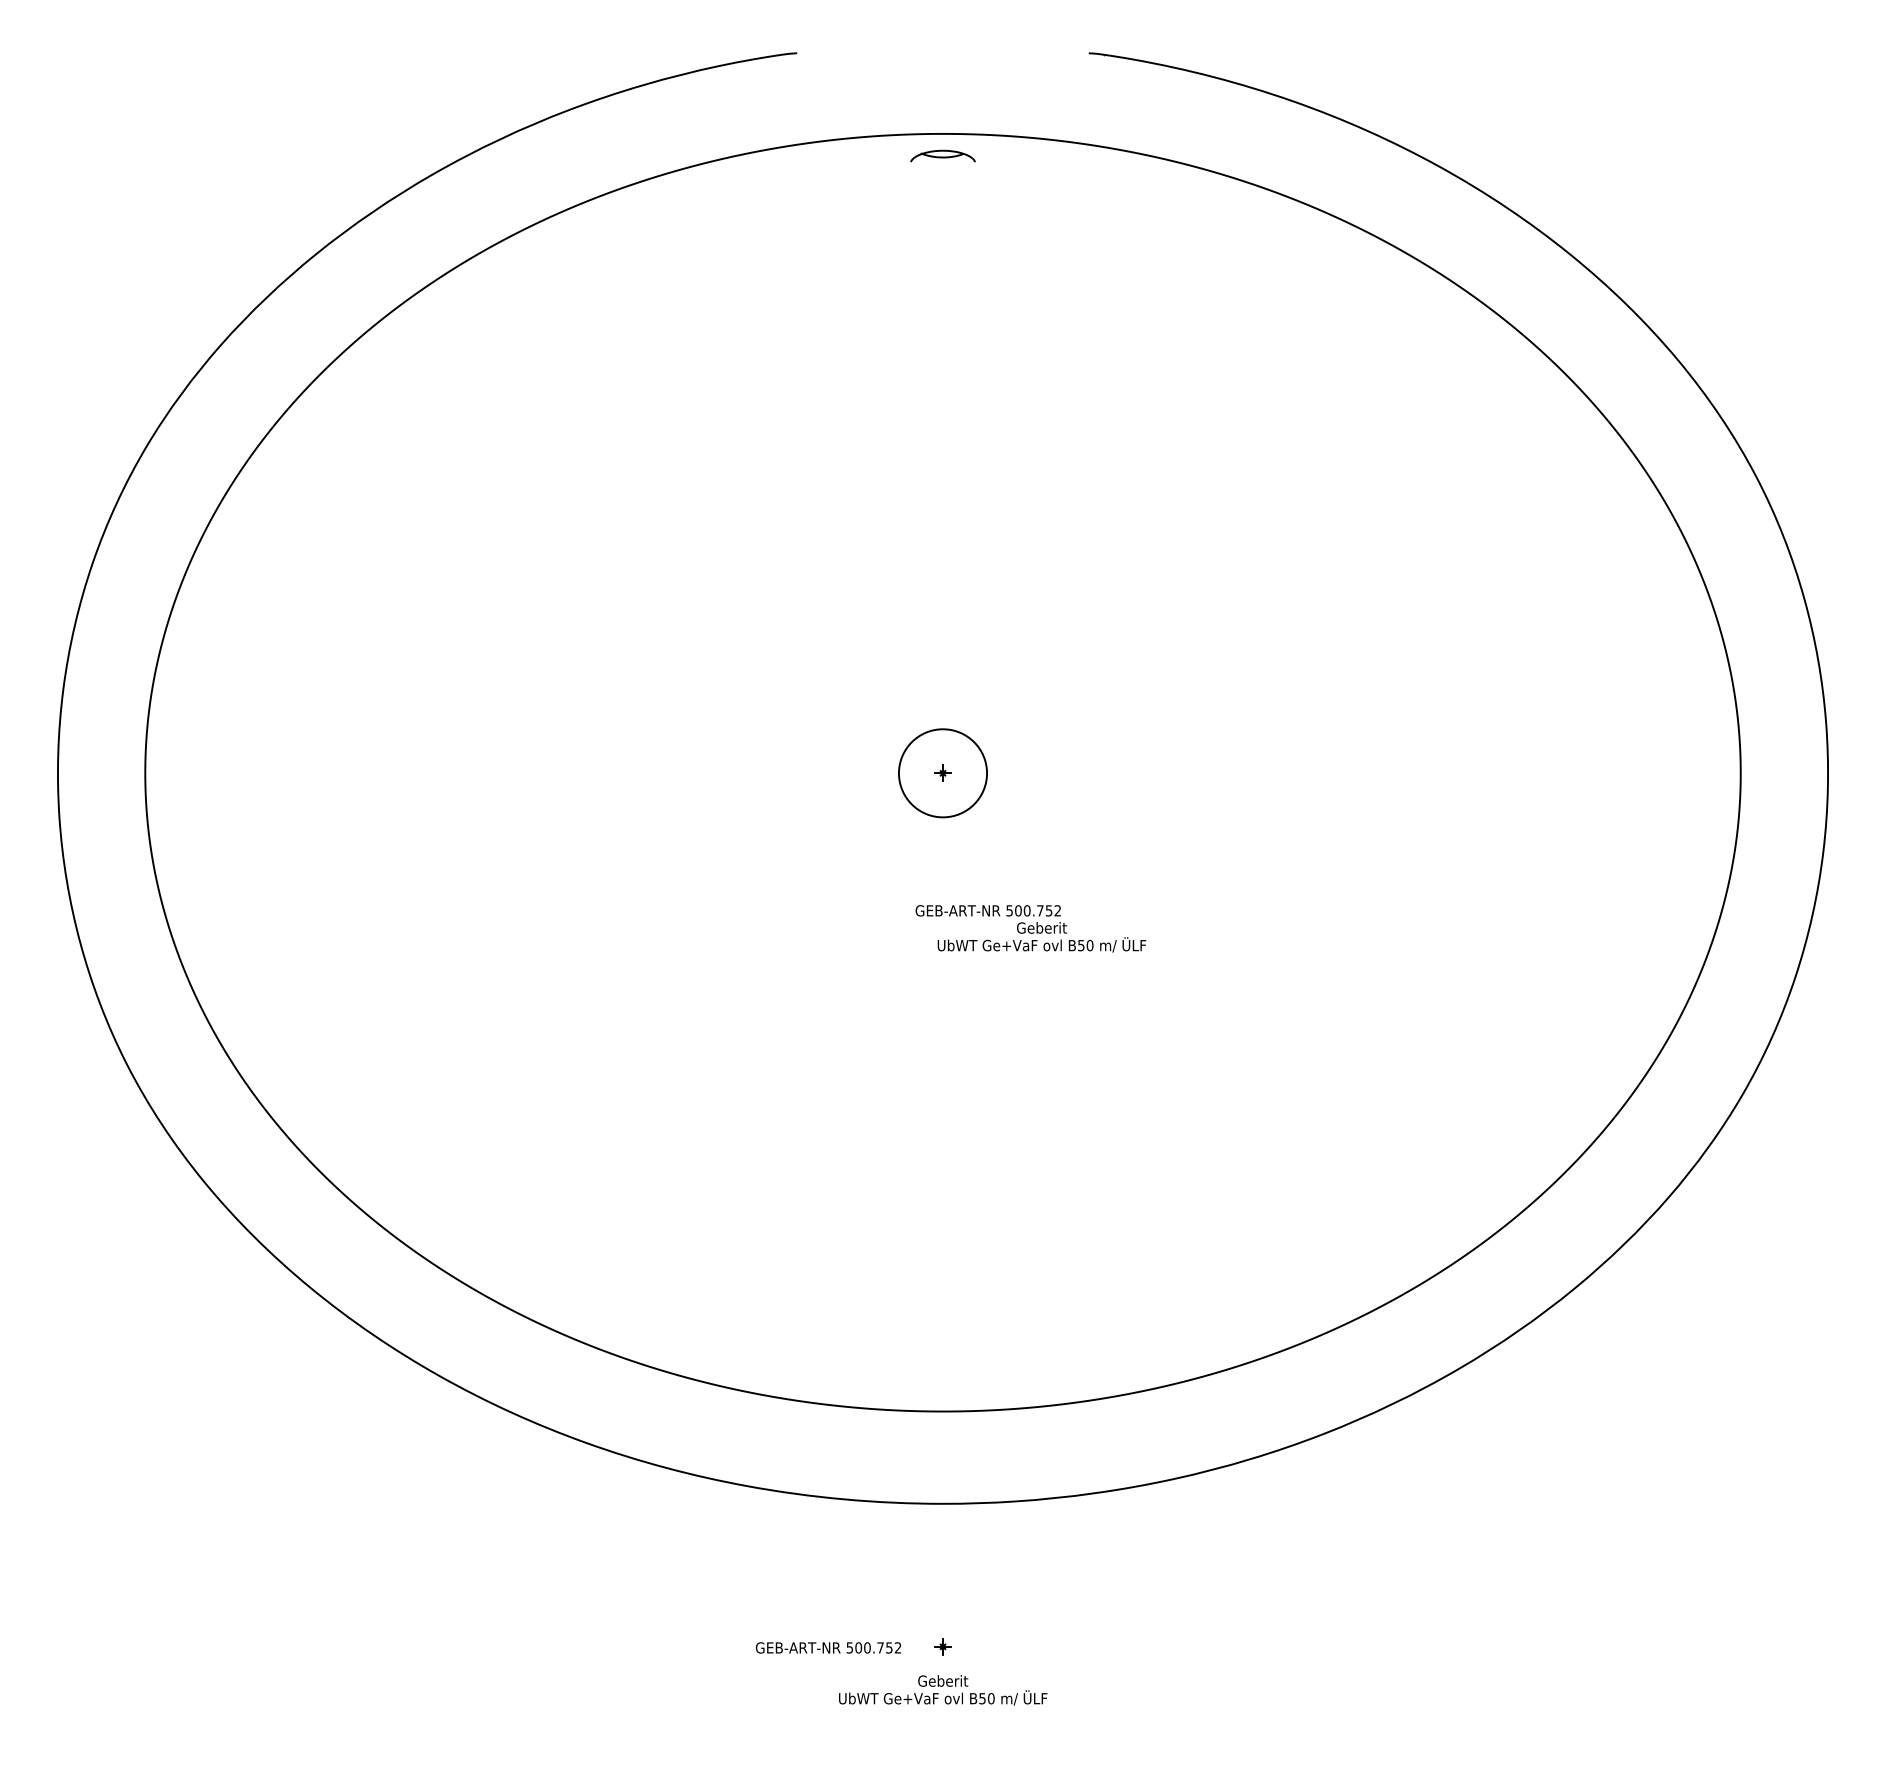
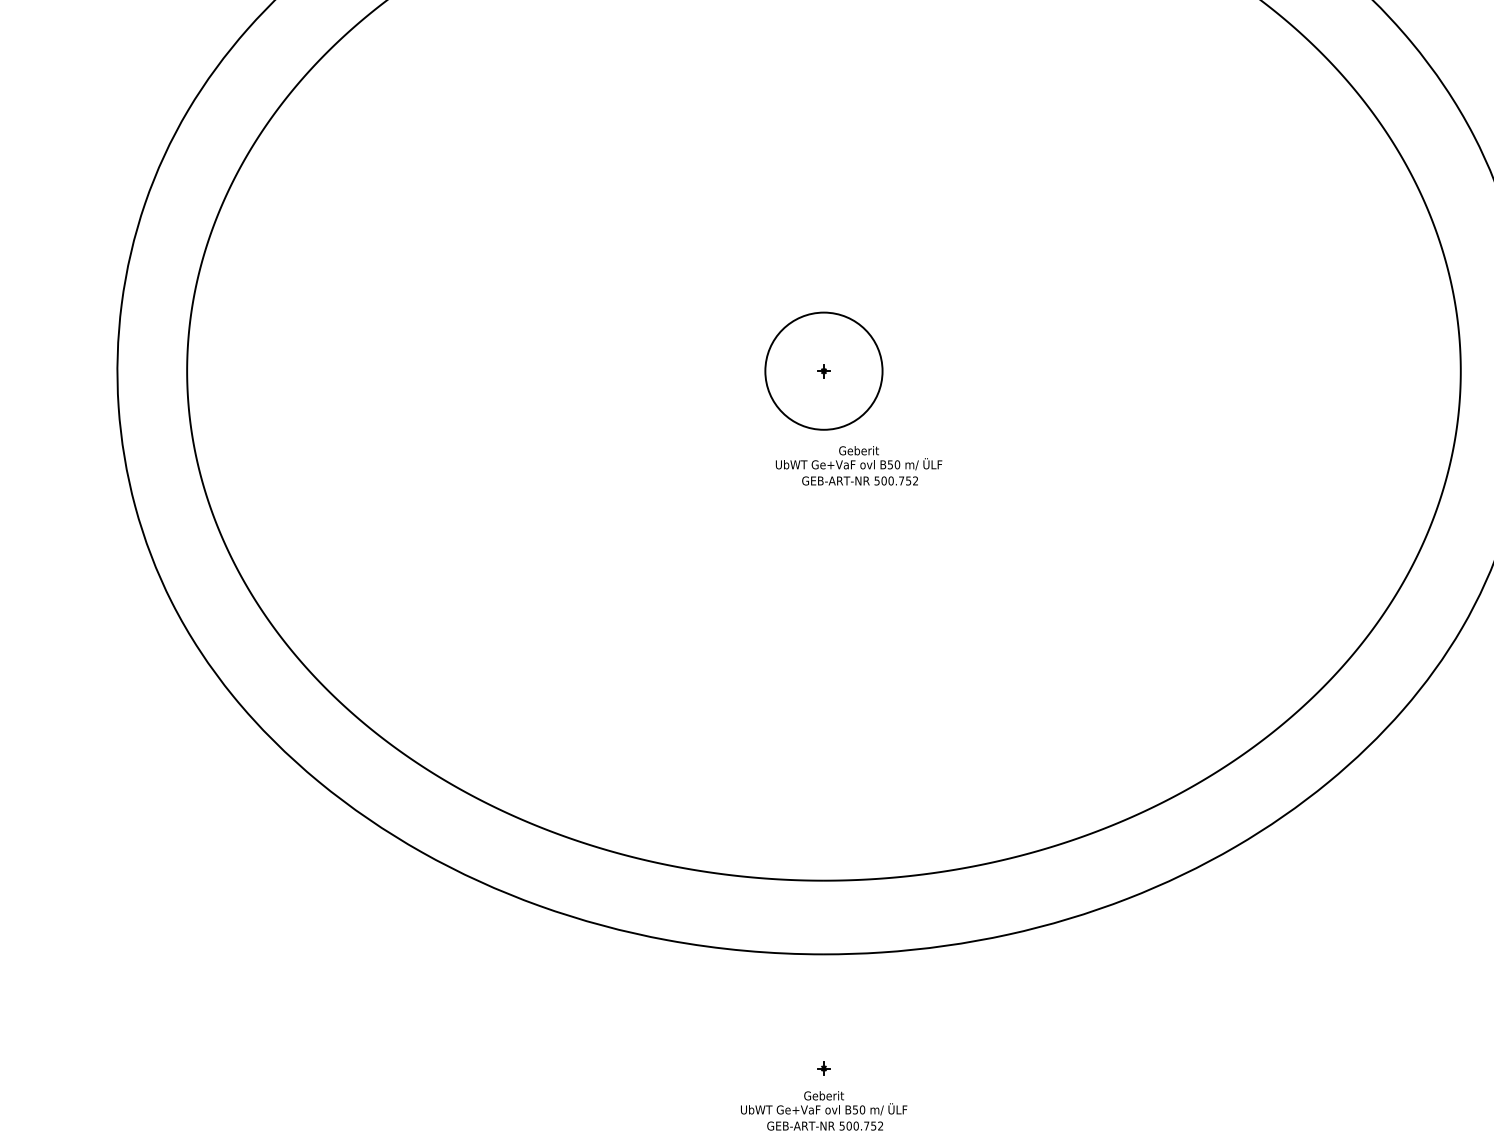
circle: (942, 772) -> (823, 370), size x1.67
text: (1041, 937) -> (858, 458), moved
text: (828, 1647) -> (825, 1125), moved

